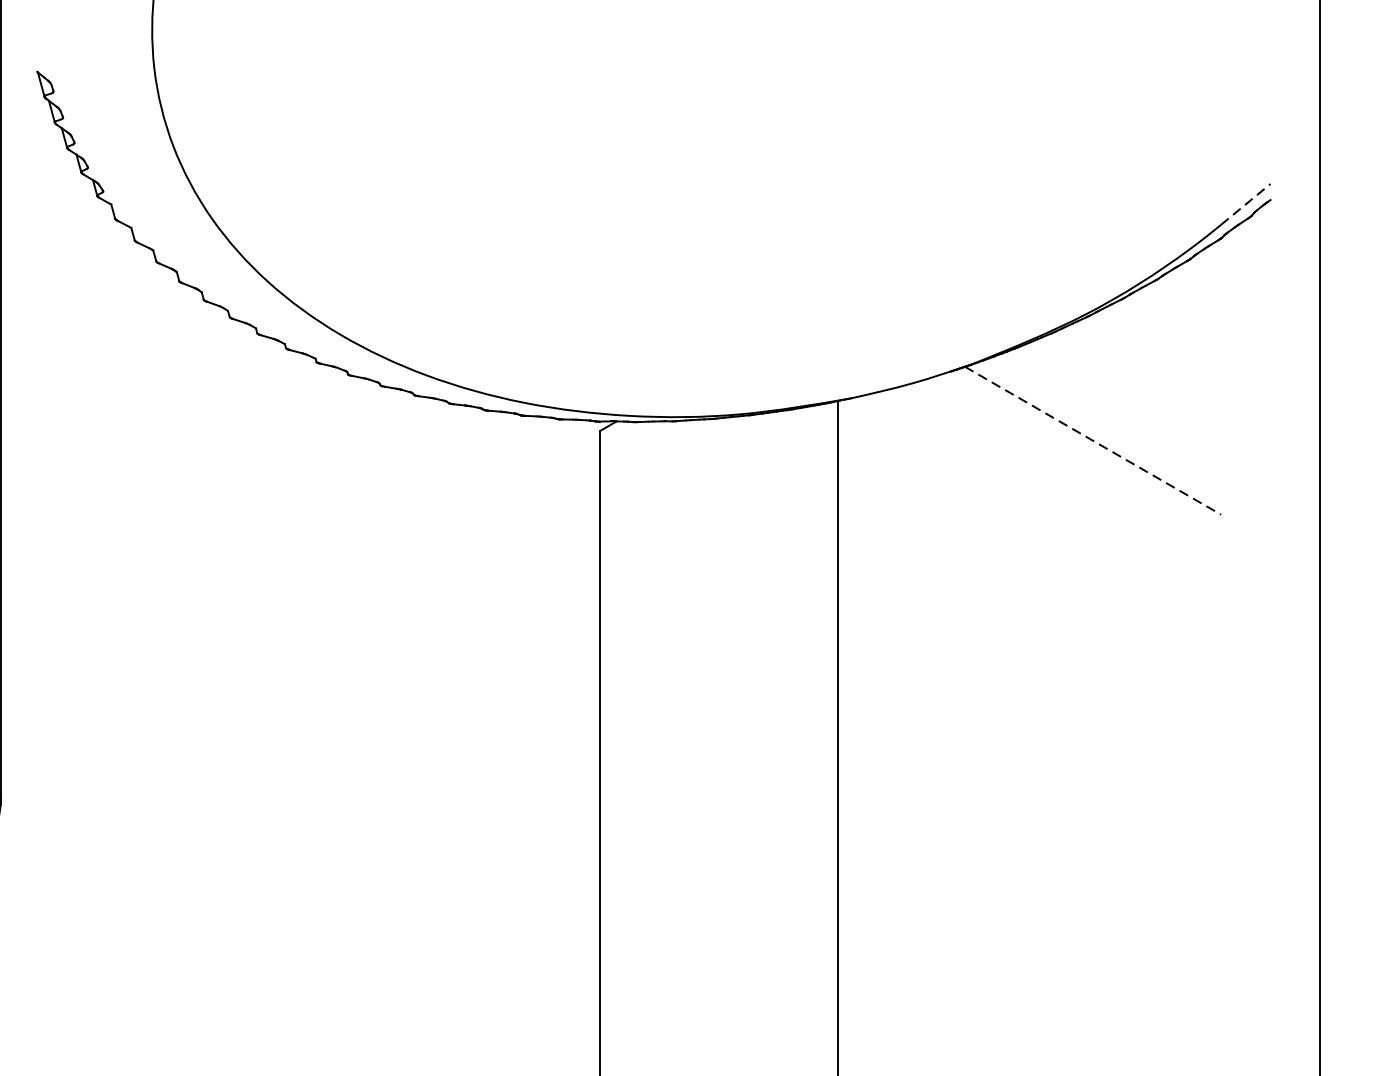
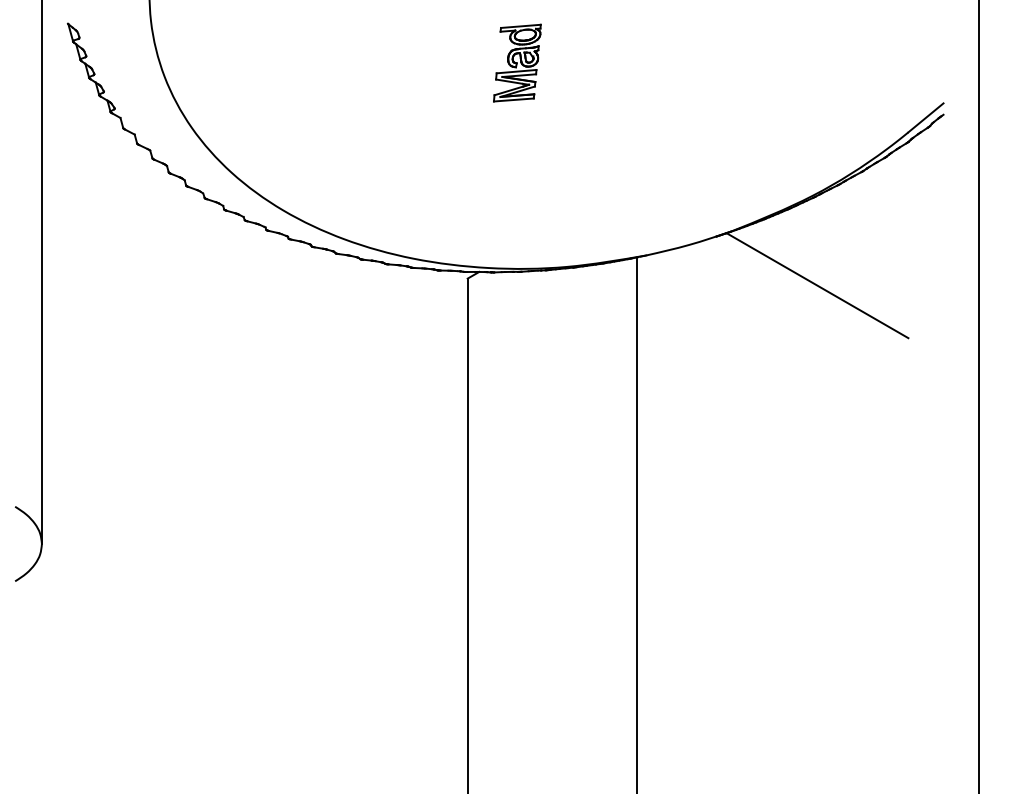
part: (670, 126) -> (517, 62), added
line: (1245, 203) -> (925, 117), dashed -> solid
line: (1093, 440) -> (817, 285), dashed -> solid

